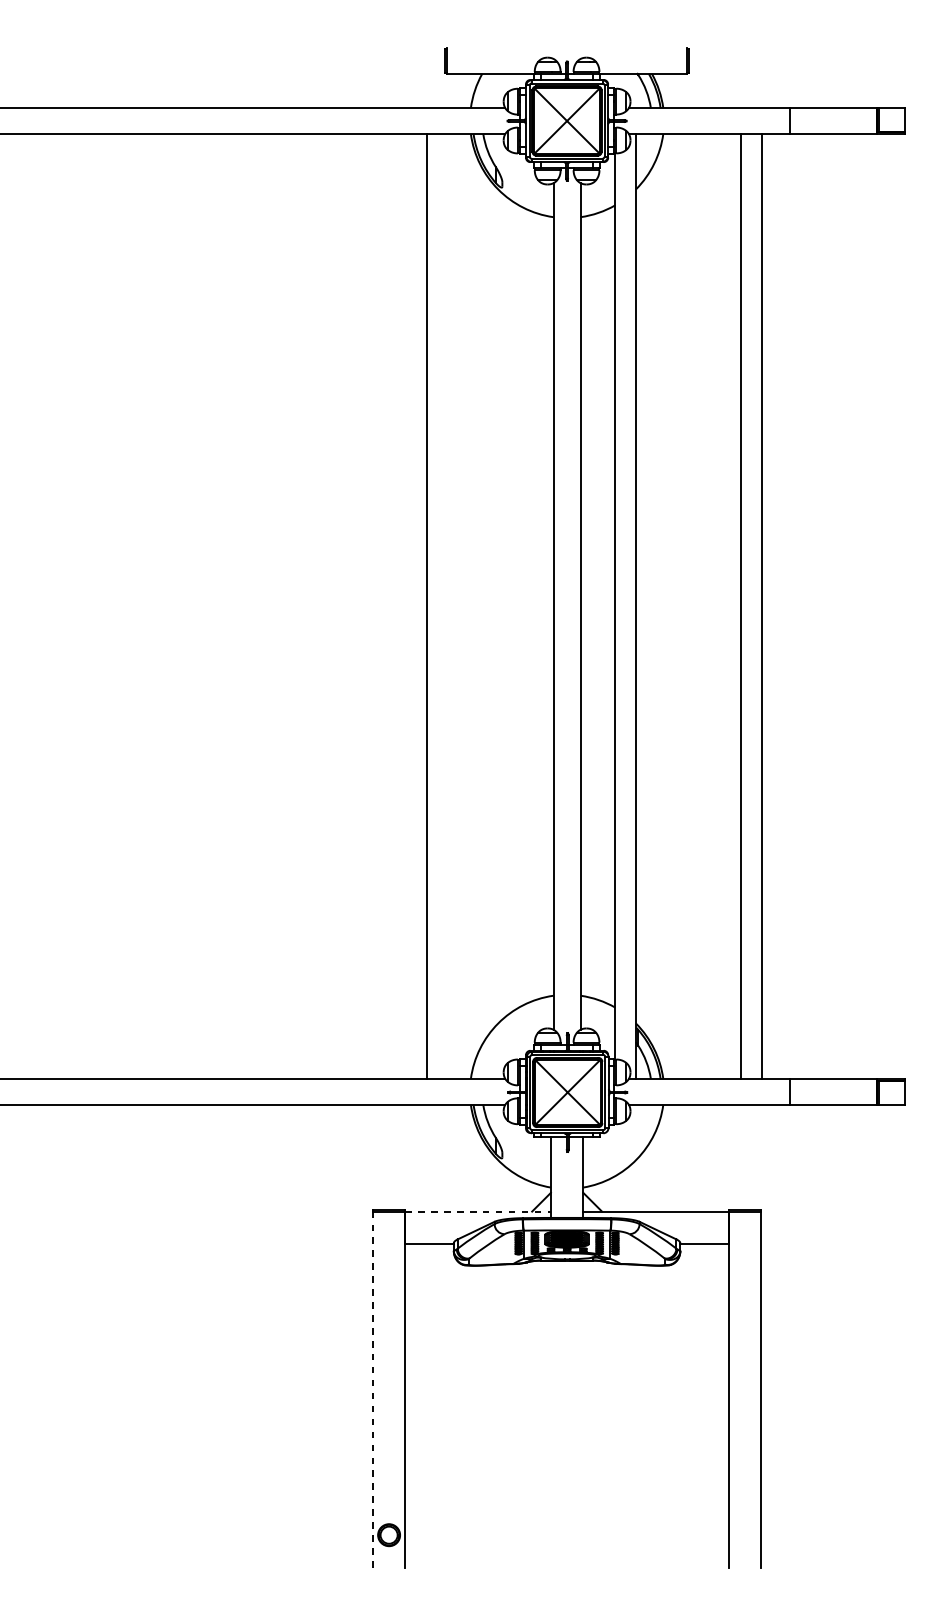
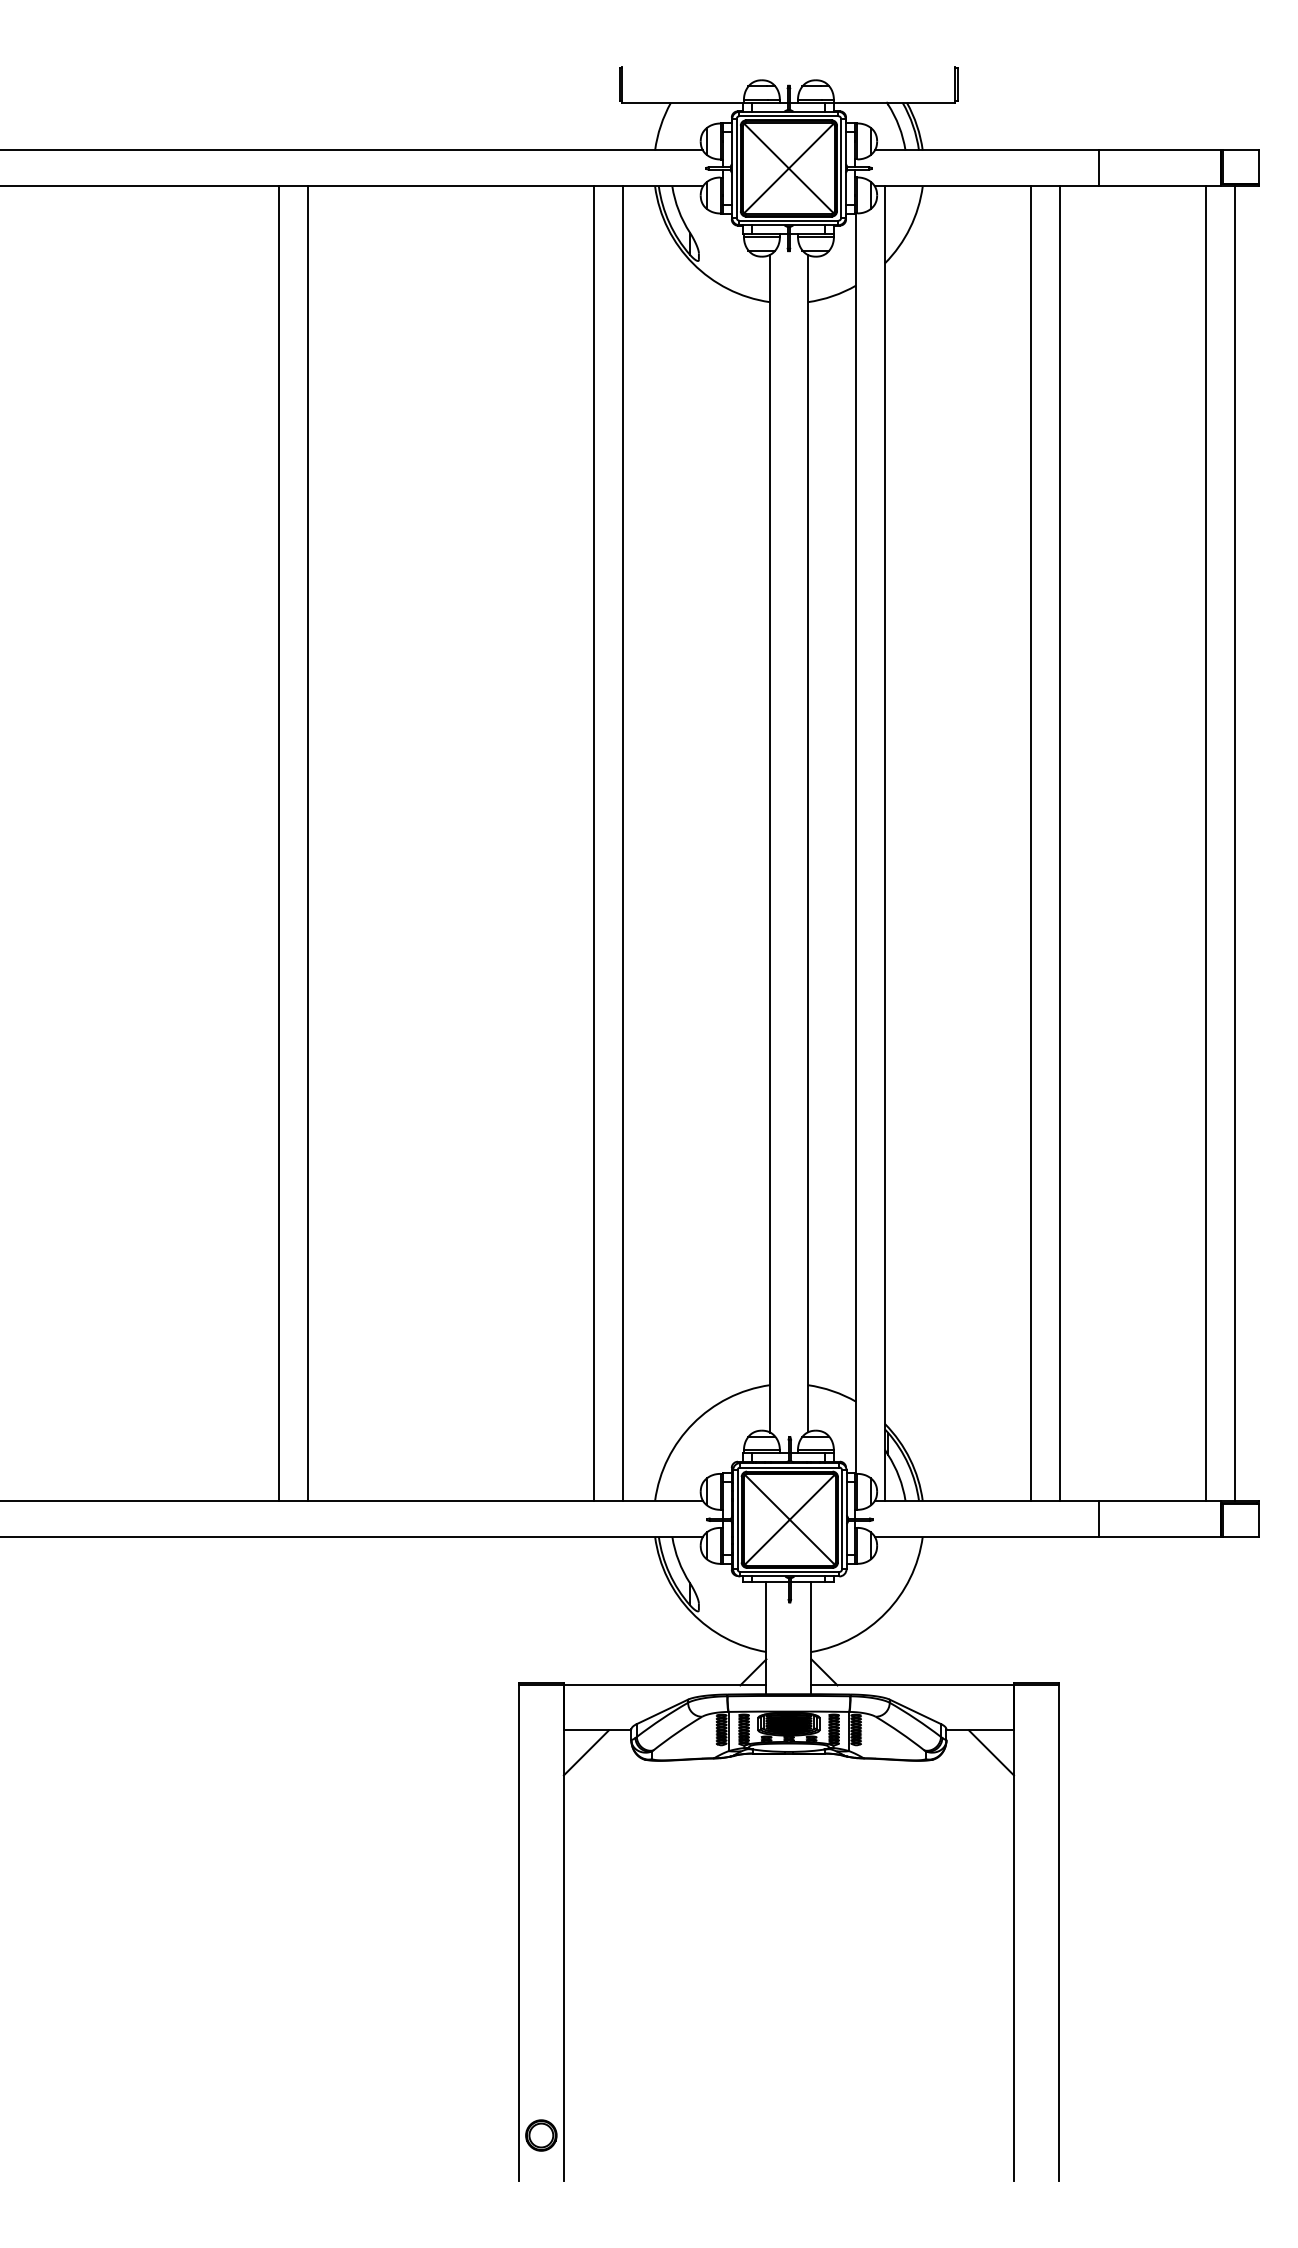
line: (200, 606) -> (279, 843), added
line: (221, 606) -> (308, 843), added
line: (448, 606) -> (623, 843), added
line: (867, 606) -> (1206, 843), added
line: (888, 606) -> (1235, 843), added
line: (478, 1211) -> (665, 1685), dashed -> solid
line: (420, 1259) -> (585, 1752), added
line: (712, 1259) -> (991, 1752), added
line: (372, 1389) -> (518, 1932), dashed -> solid

